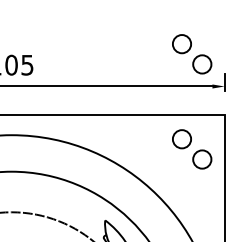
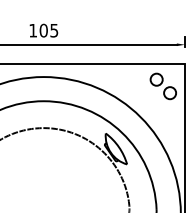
part: (190, 54) -> (162, 23), removed

